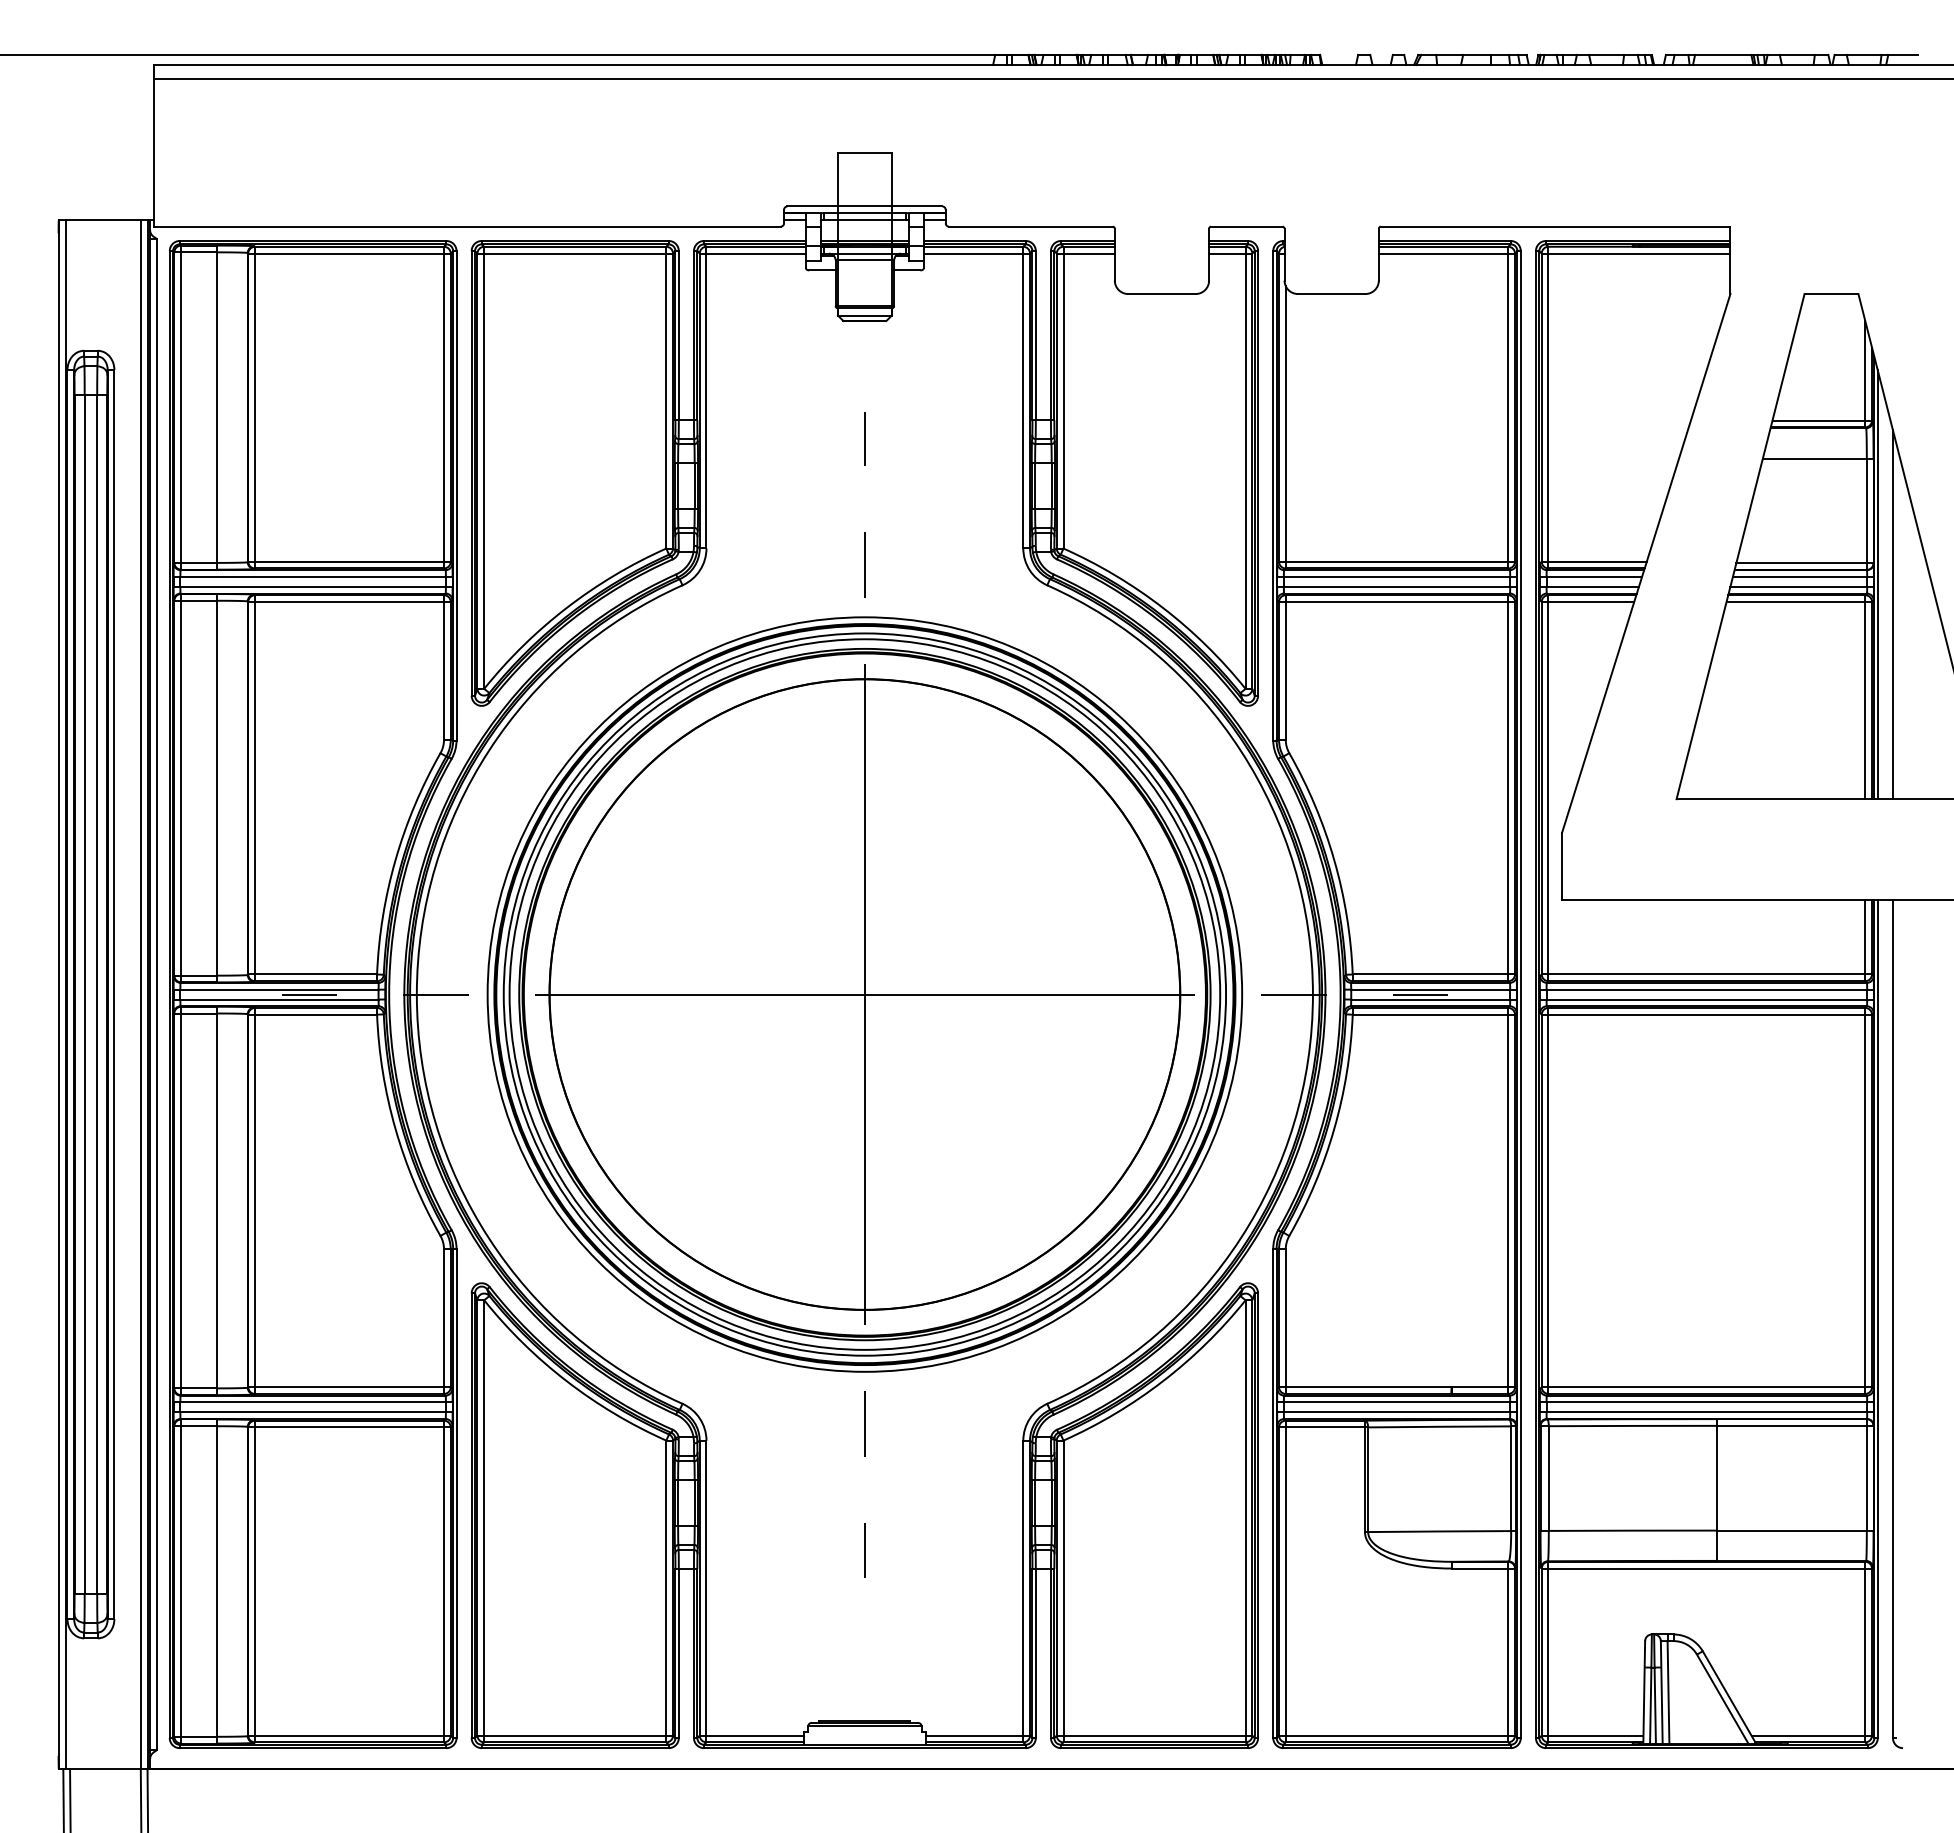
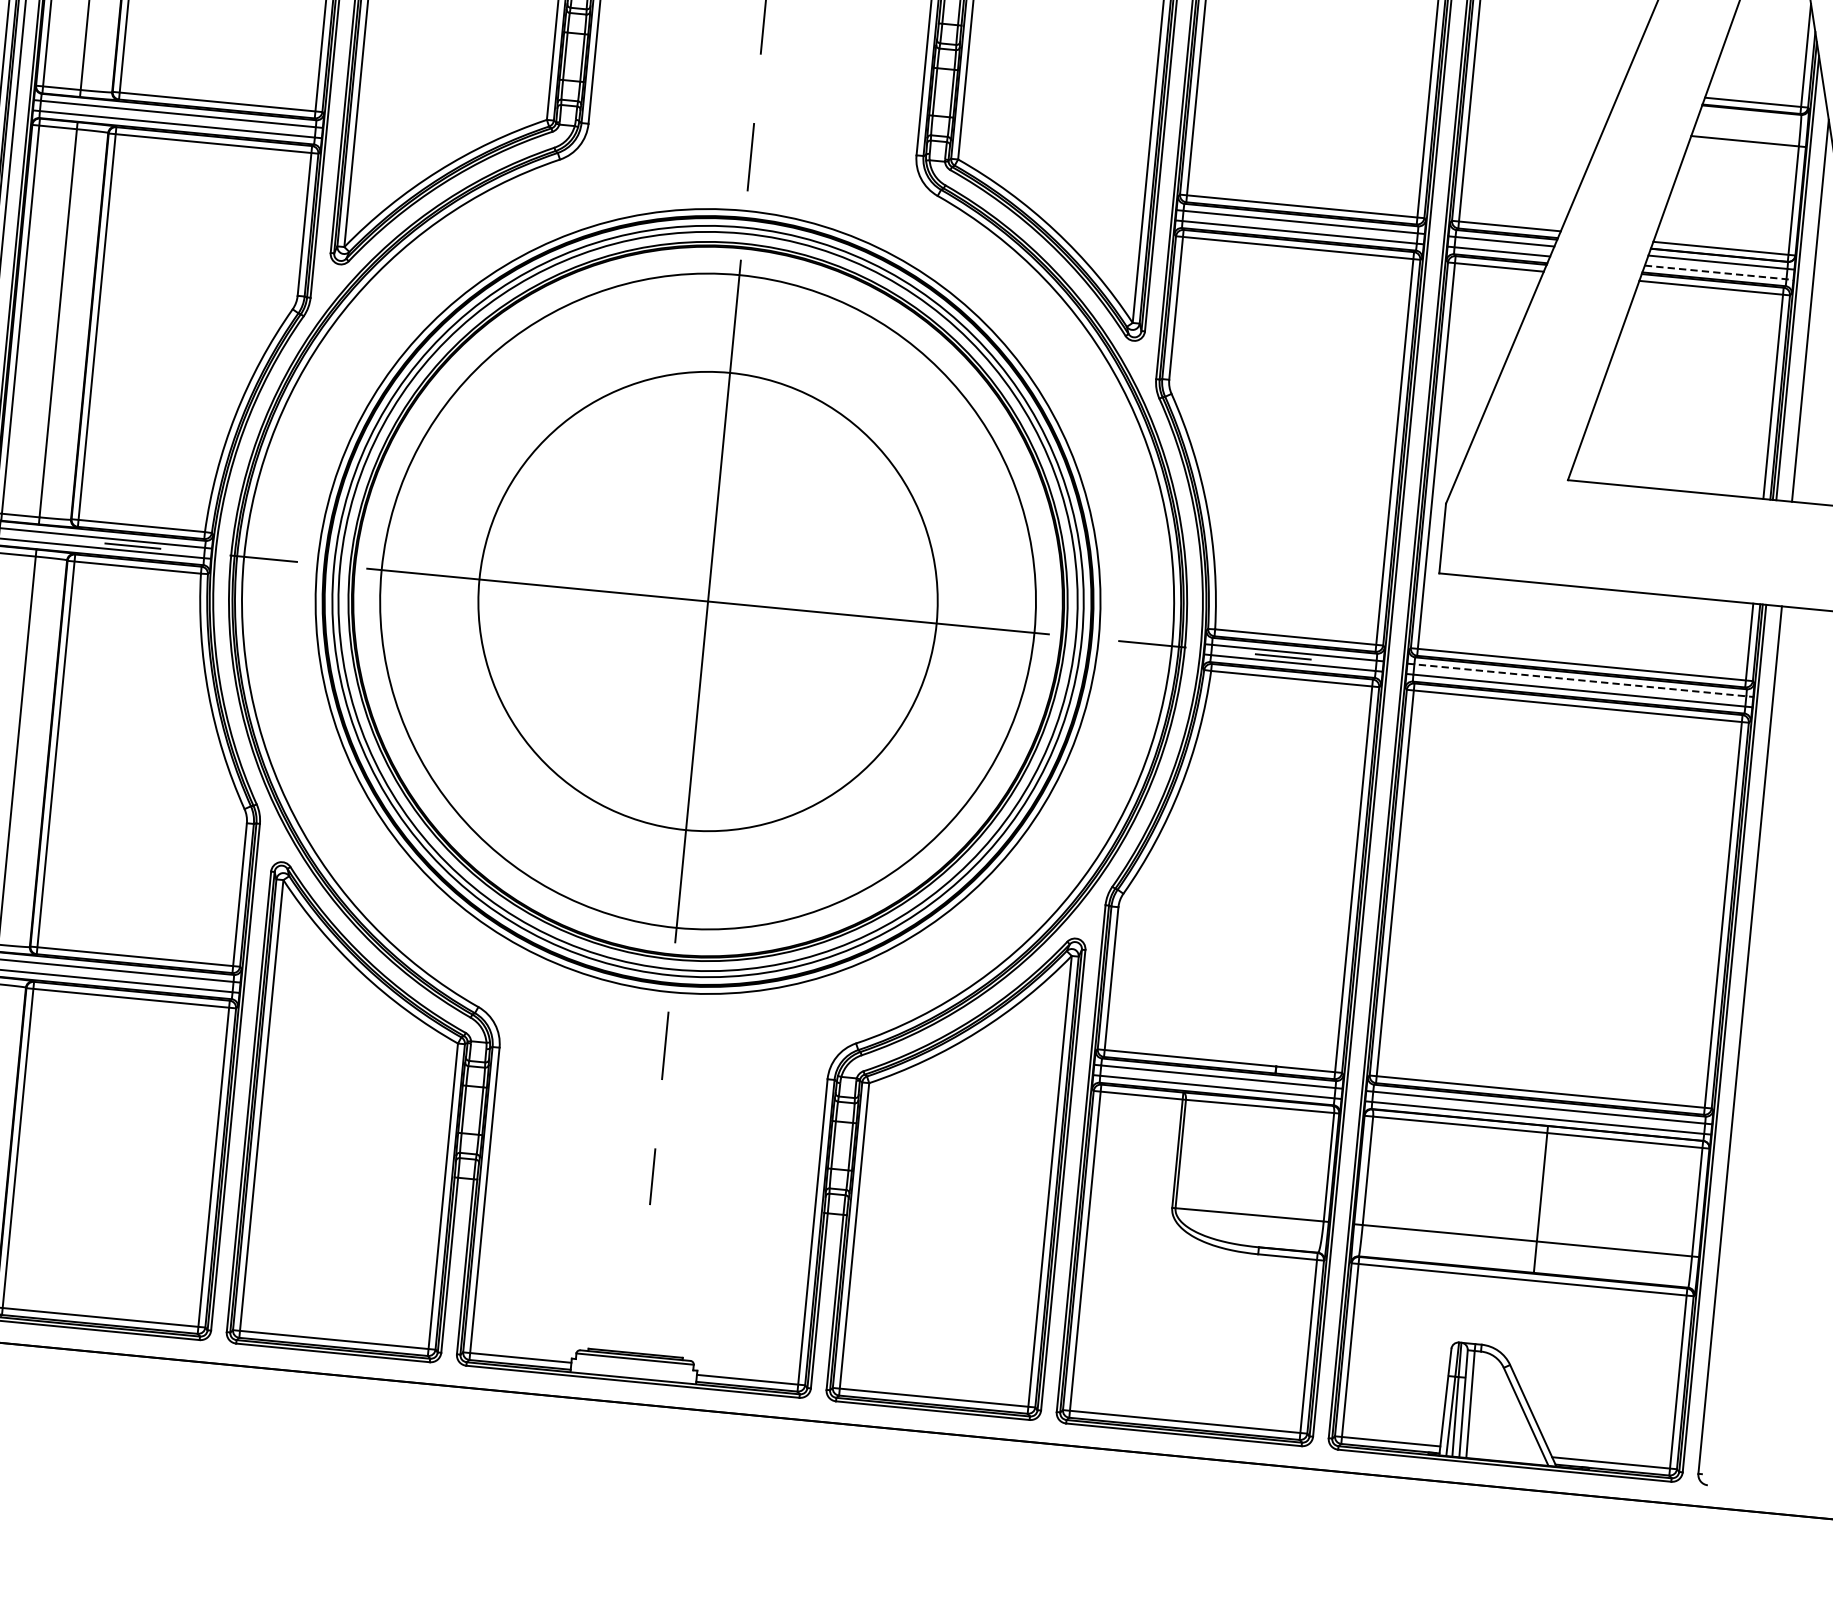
line: (1802, 586) -> (1719, 272), solid -> dashed
line: (1707, 989) -> (1581, 680), solid -> dashed
circle: (864, 994) -> (707, 601), size x0.7

